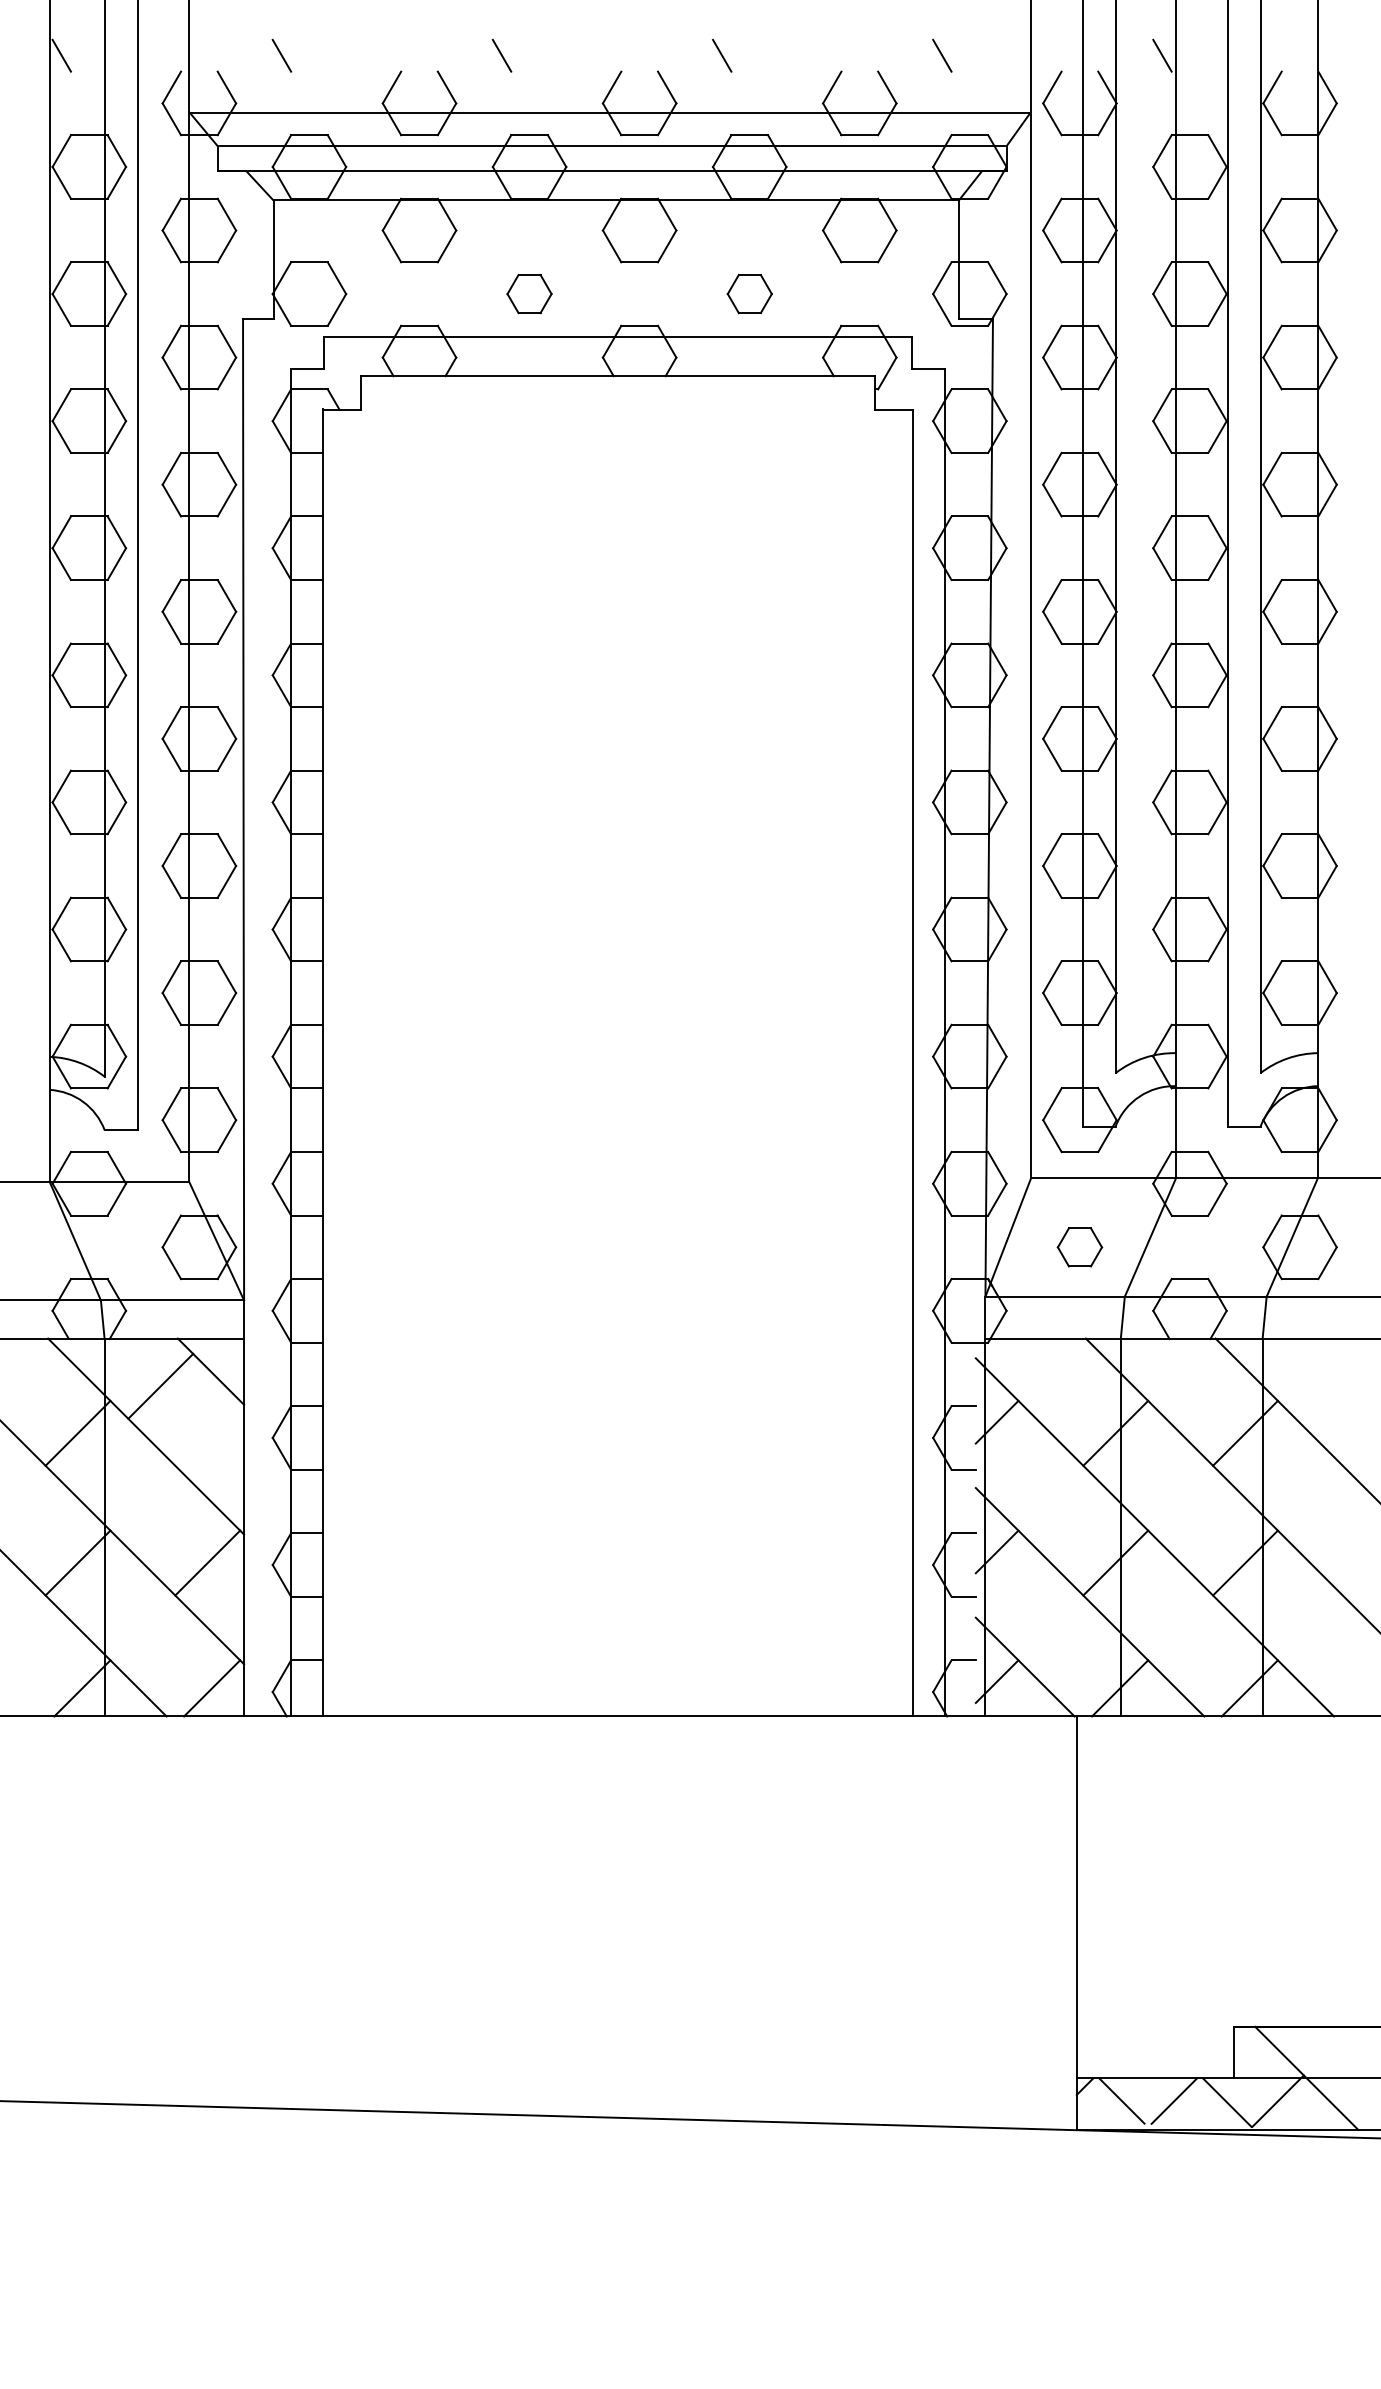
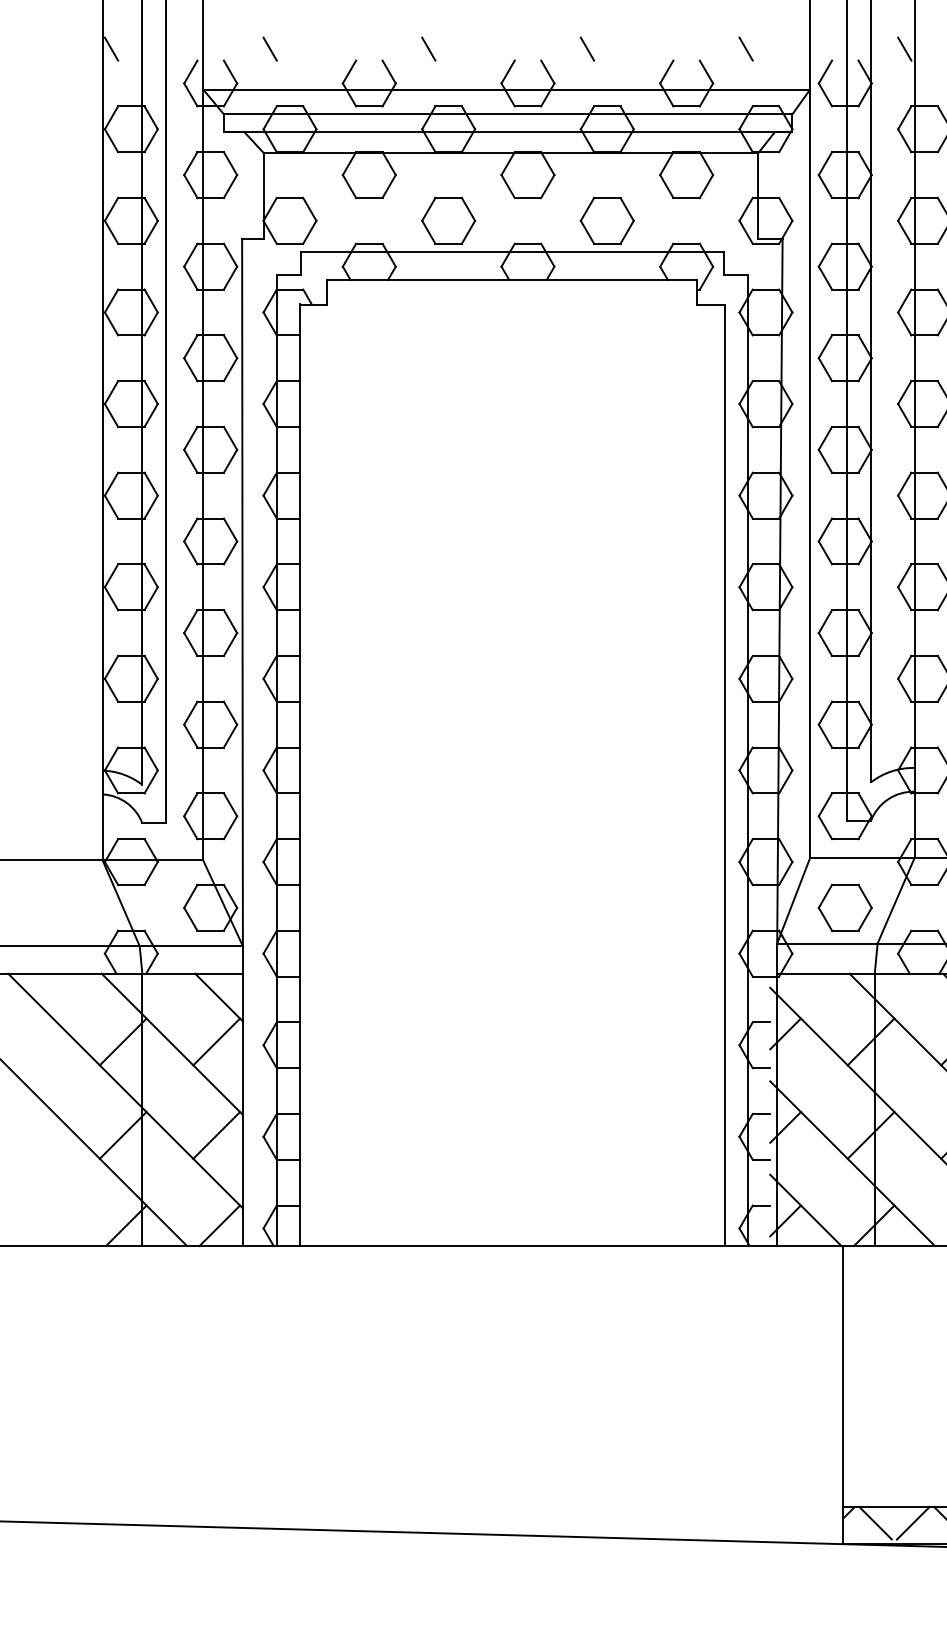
part: (529, 293) -> (448, 220), size x1.67
part: (749, 293) -> (607, 220), size x1.67
part: (1079, 1247) -> (844, 908), size x1.67
line: (160, 1385) -> (216, 1041), moved

